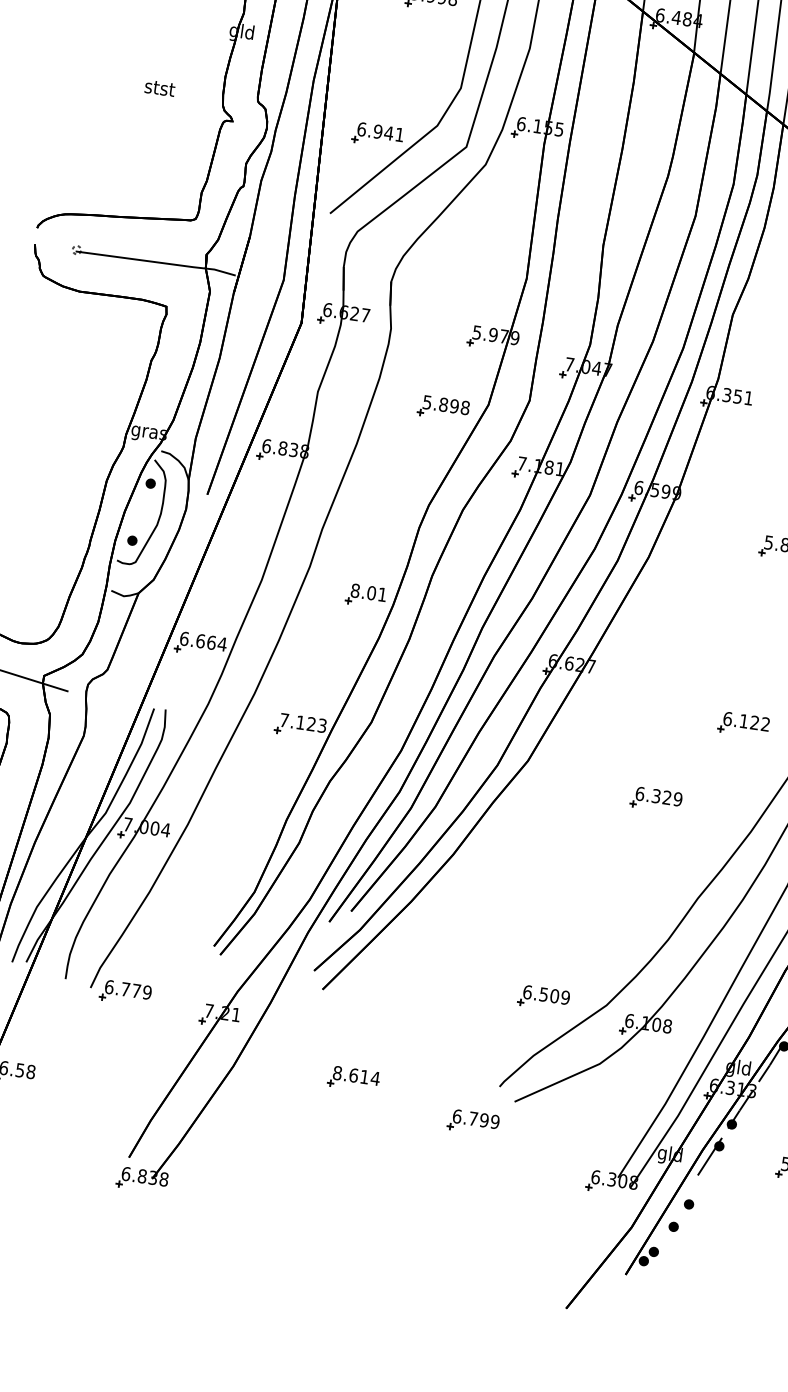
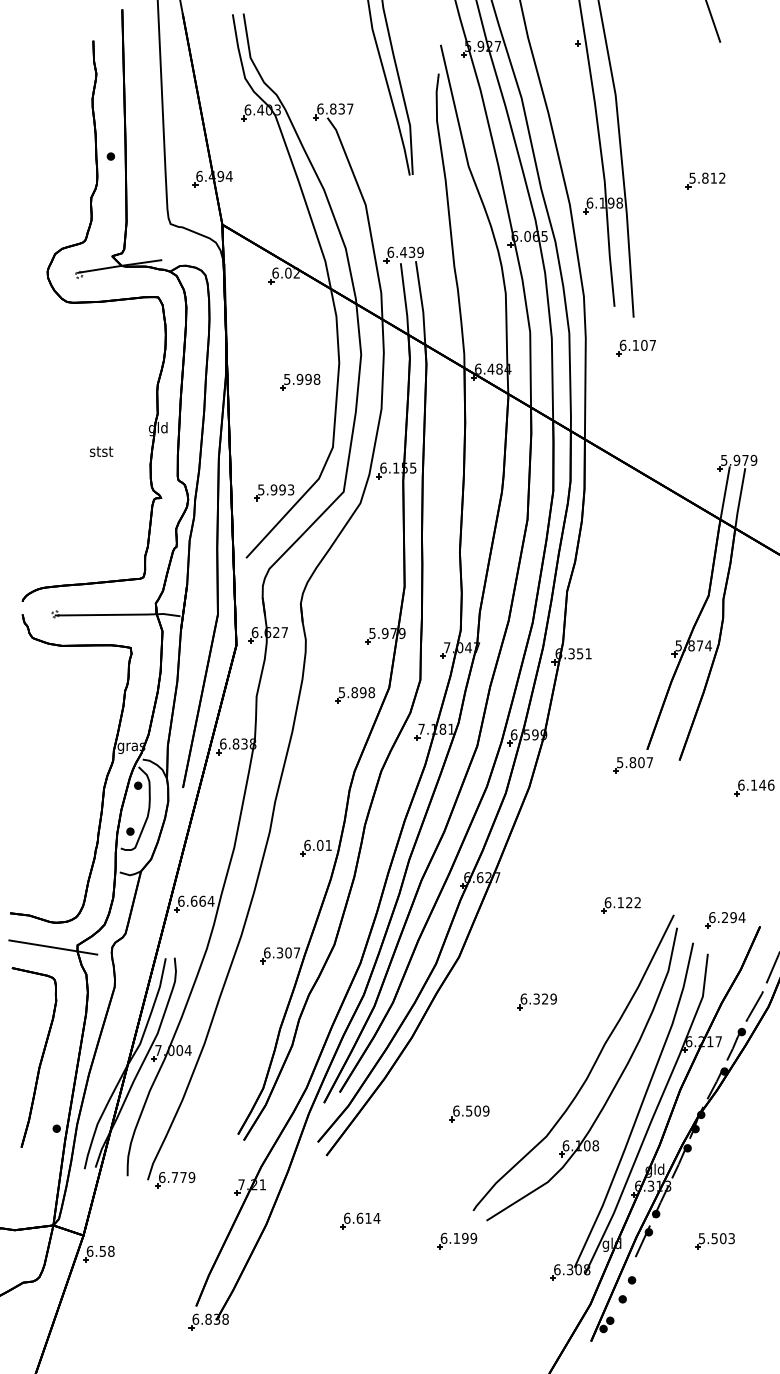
text: (159, 88) -> (101, 451), moved
text: (381, 131) -> (276, 489), 6.941 -> 5.993
text: (355, 589) -> (307, 844), 8.01 -> 6.01
text: (303, 722) -> (282, 952), 7.123 -> 6.307
part: (655, 799) -> (536, 1001), moved
part: (543, 997) -> (469, 1113), moved
text: (338, 1072) -> (347, 1217), 8.614 -> 6.614
text: (473, 1118) -> (456, 1238), 6.799 -> 6.199

